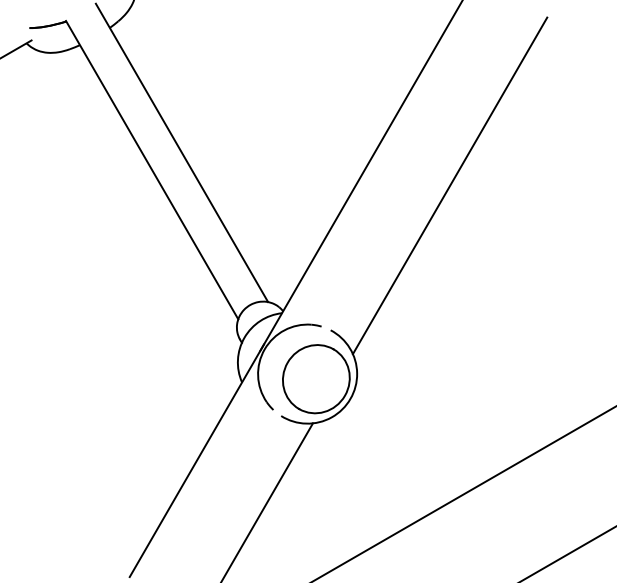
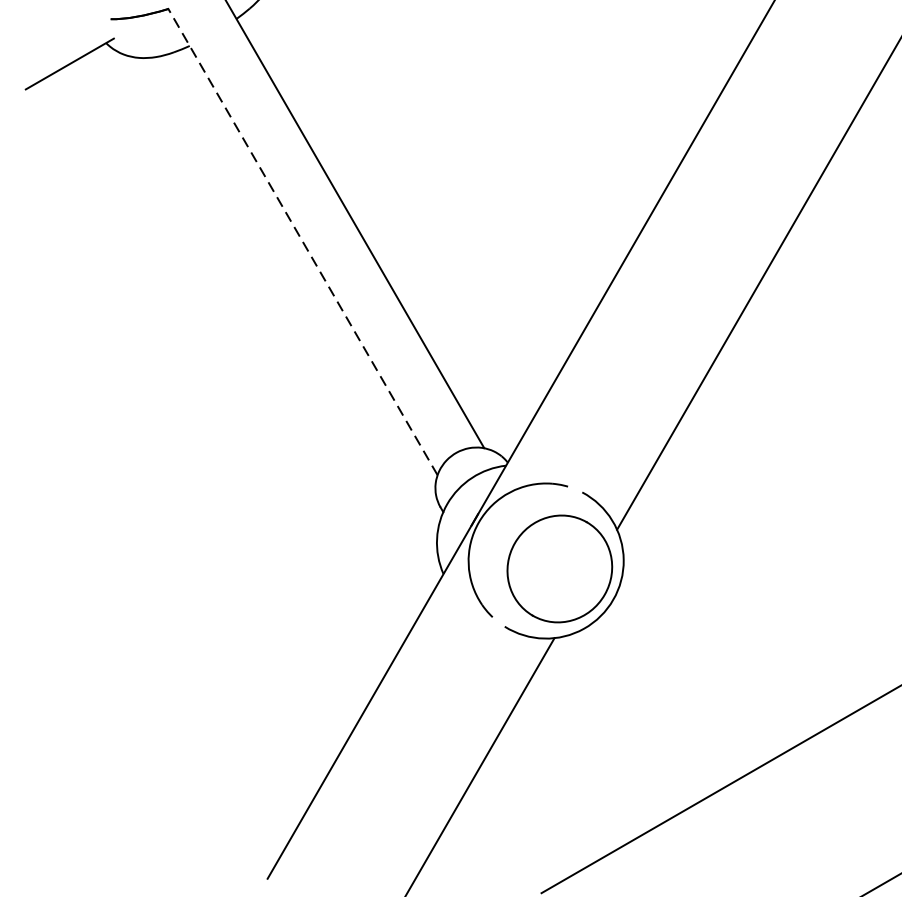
line: (151, 169) -> (301, 240), solid -> dashed

